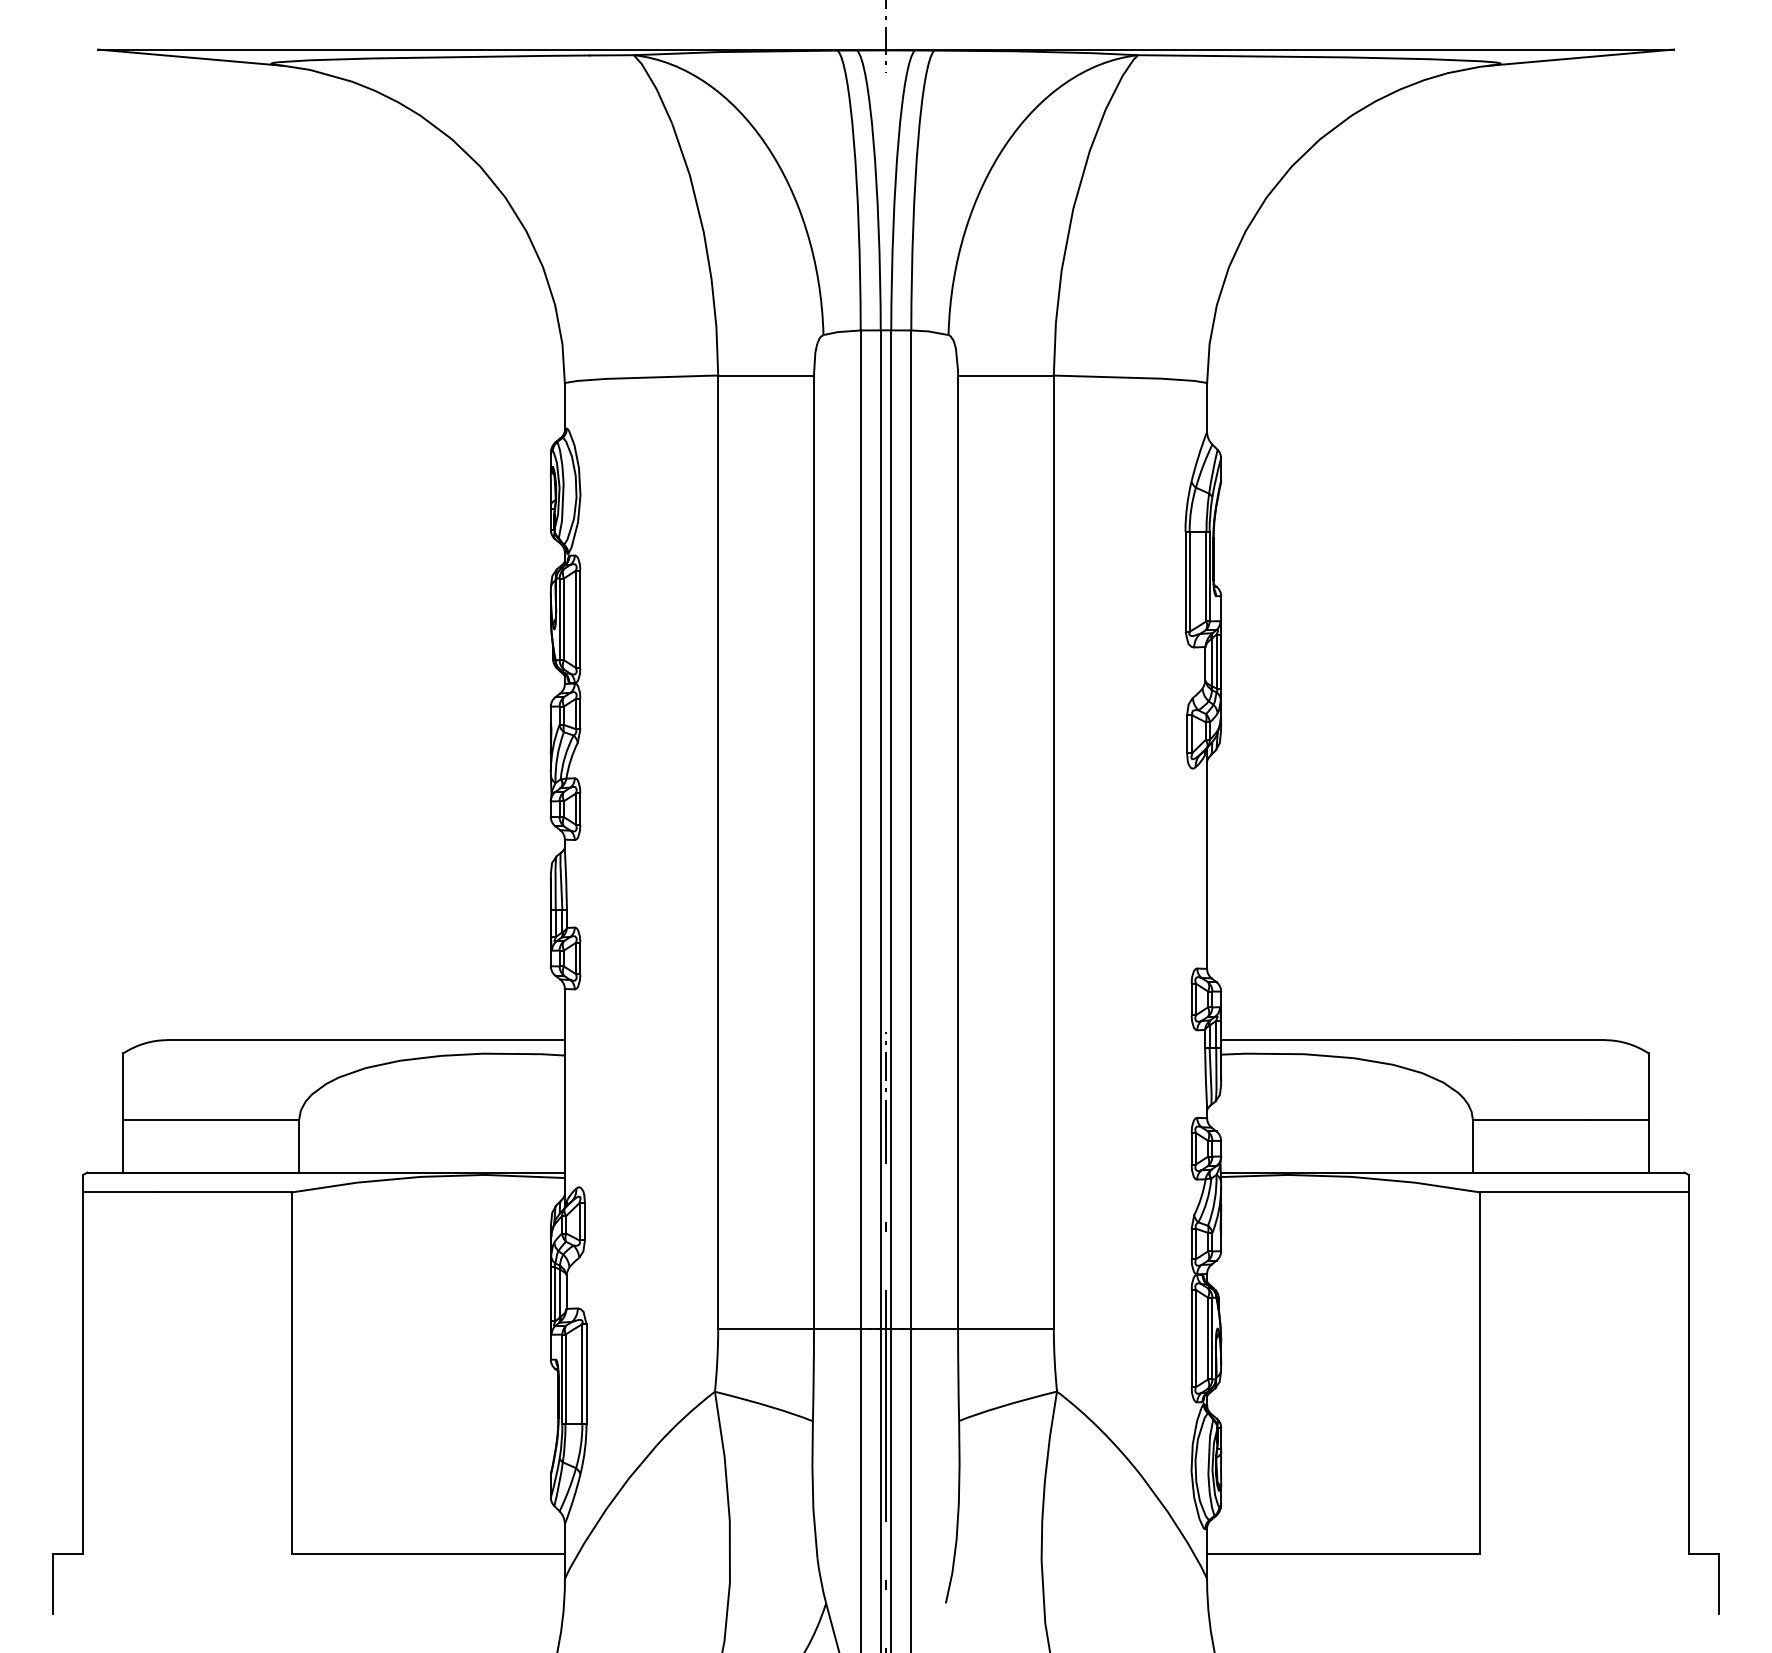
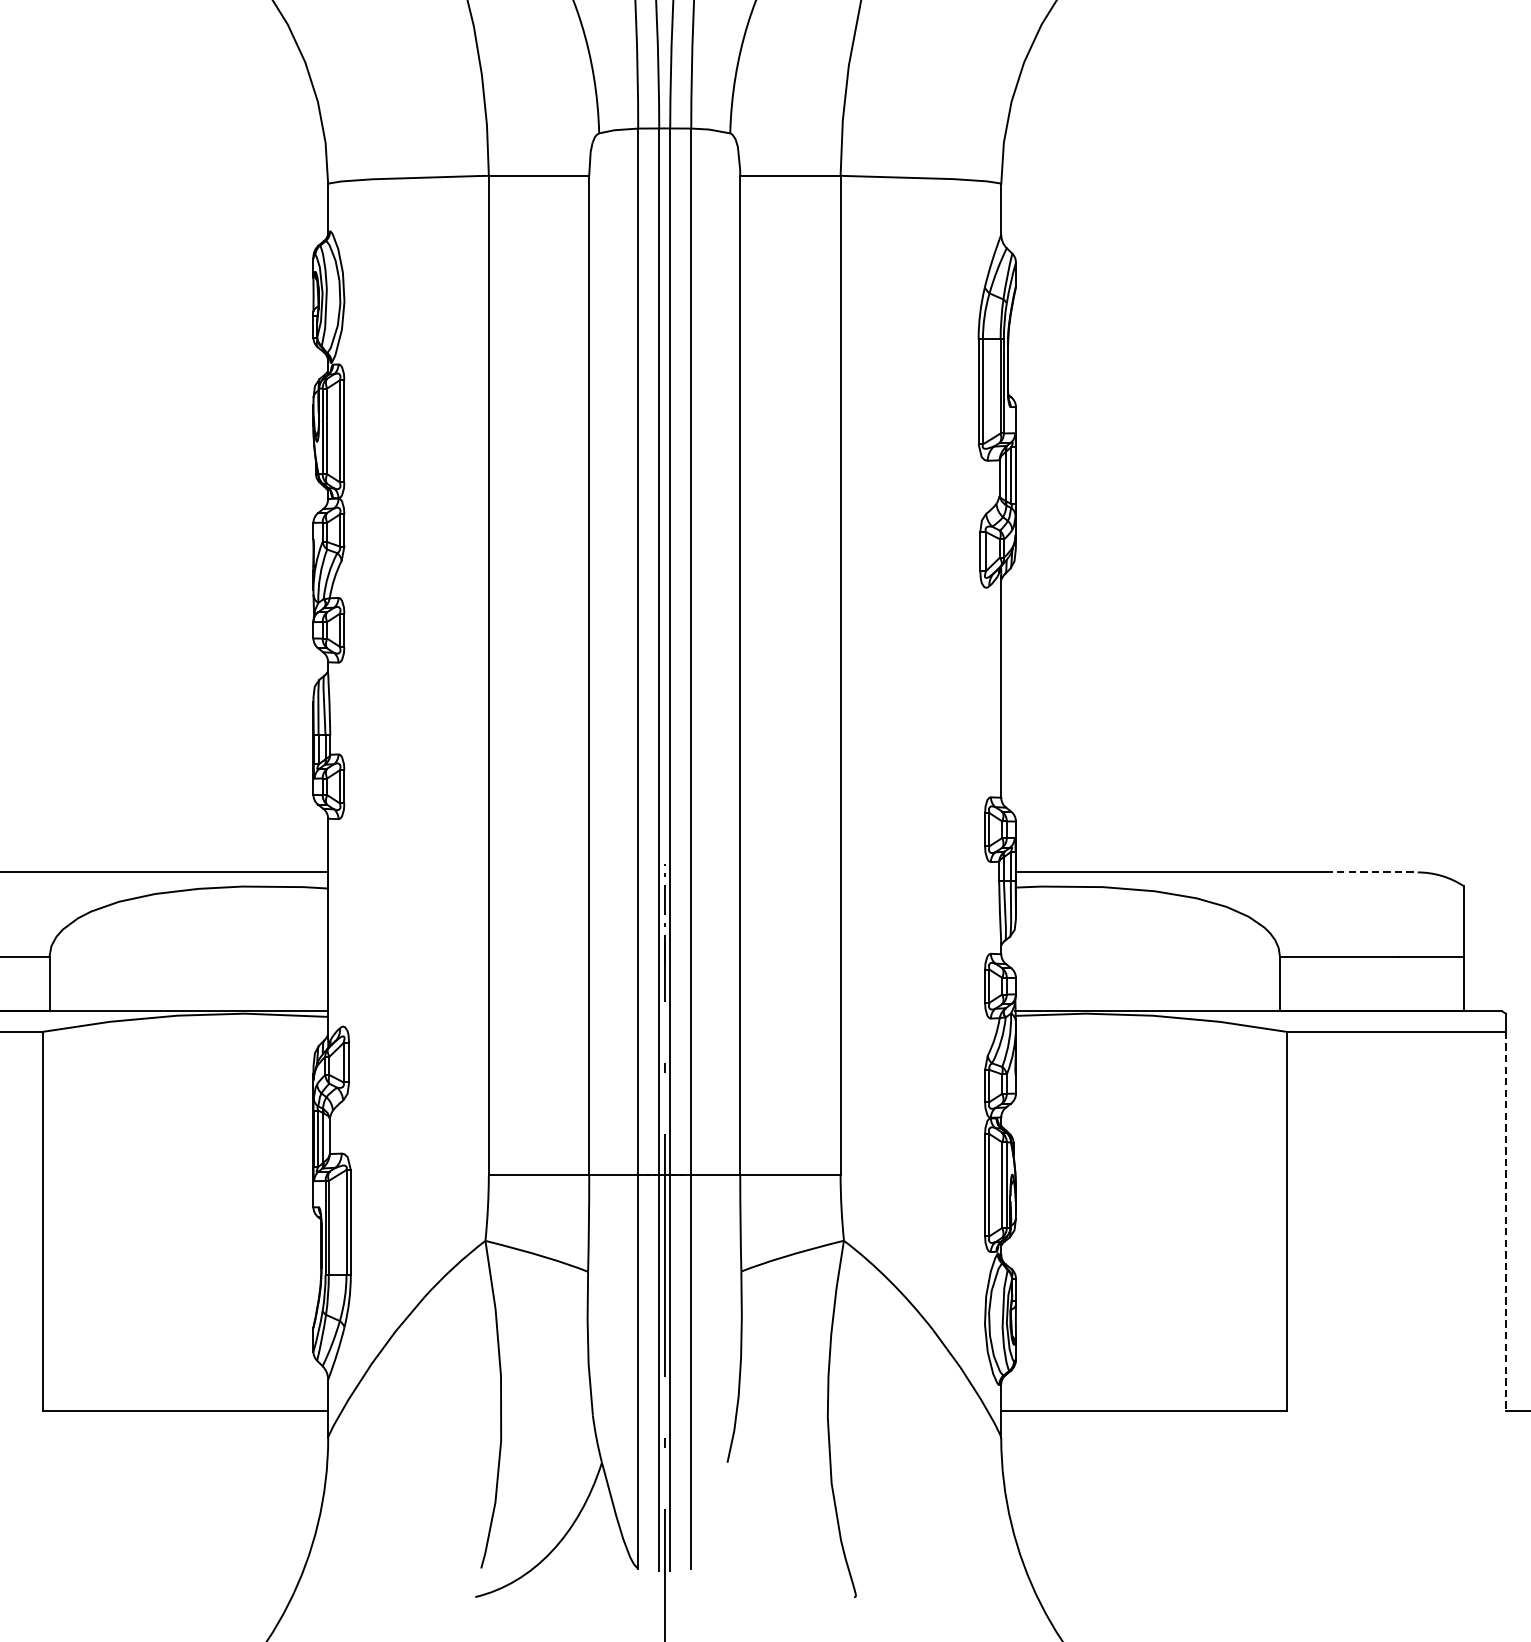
line: (1560, 1040) -> (1371, 872), solid -> dashed
line: (1688, 1373) -> (1505, 1221), solid -> dashed

